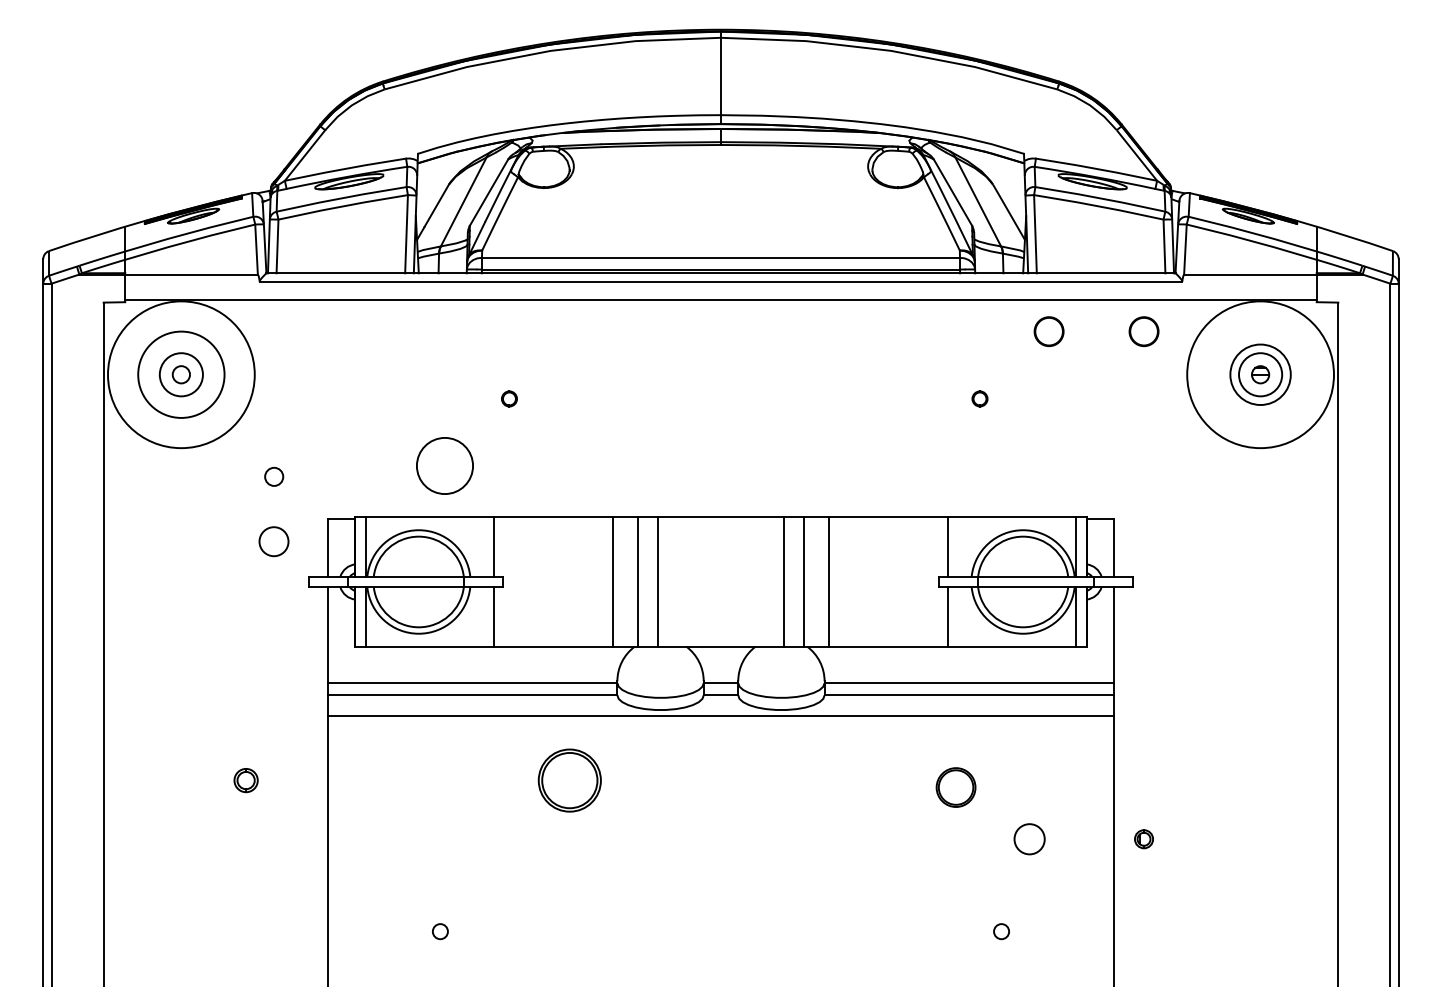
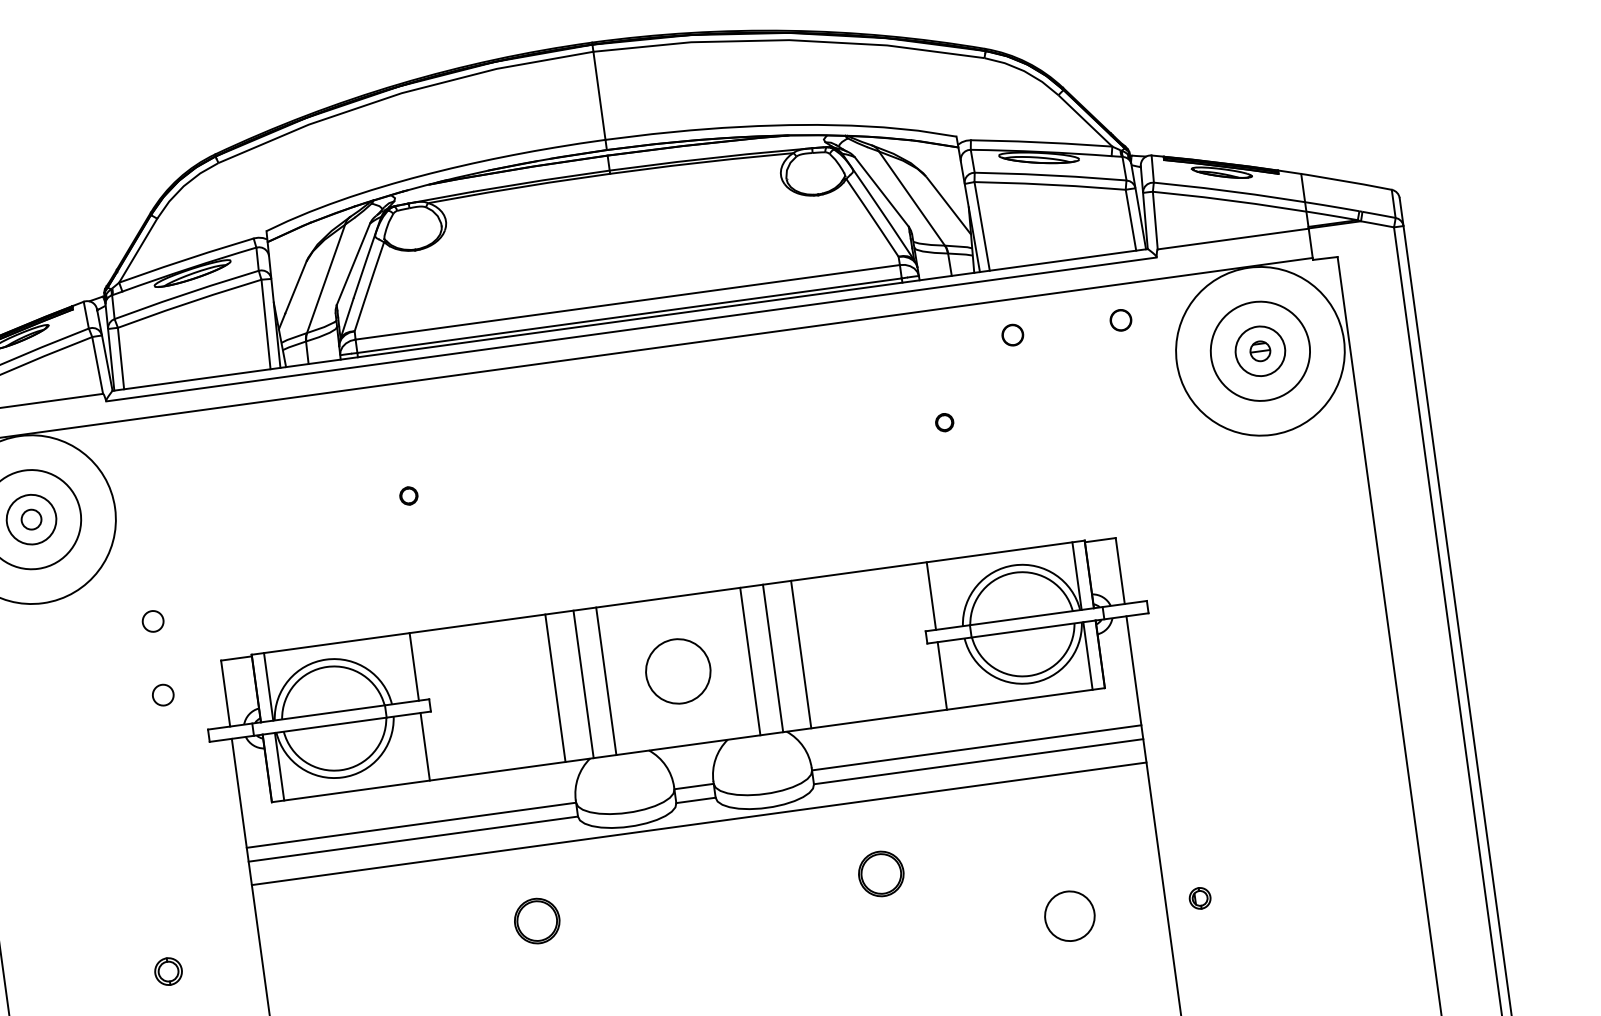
circle: (1048, 331) -> (1012, 335), size x0.62
circle: (1143, 331) -> (1120, 320), size x0.62
circle: (1260, 374) -> (1260, 351), size x1.43
circle: (444, 465) -> (677, 670), moved
circle: (274, 541) -> (163, 694), size x0.62
part: (569, 780) -> (536, 921), size x0.62
part: (955, 787) -> (880, 873), moved
circle: (1029, 838) -> (1069, 915), size x1.43

